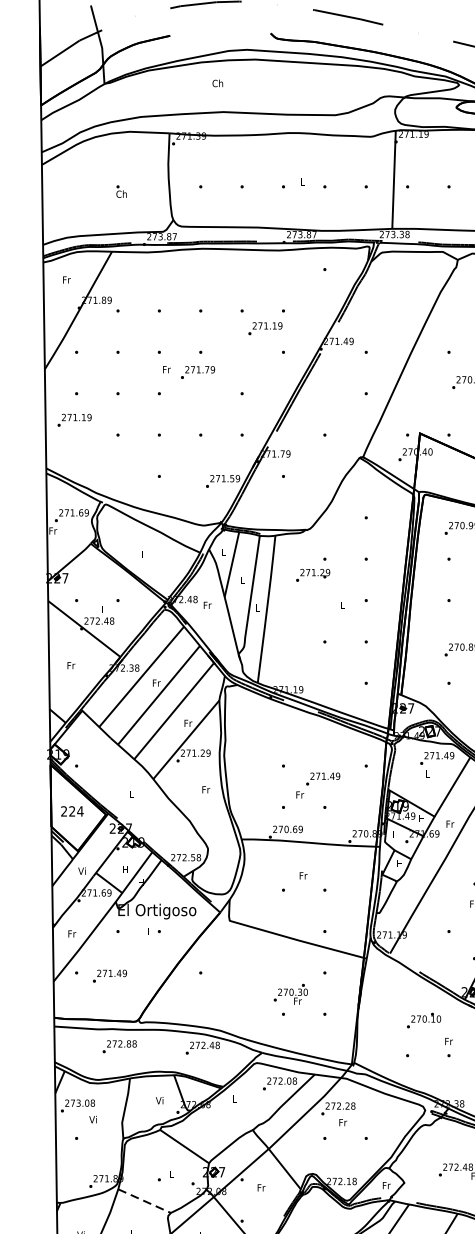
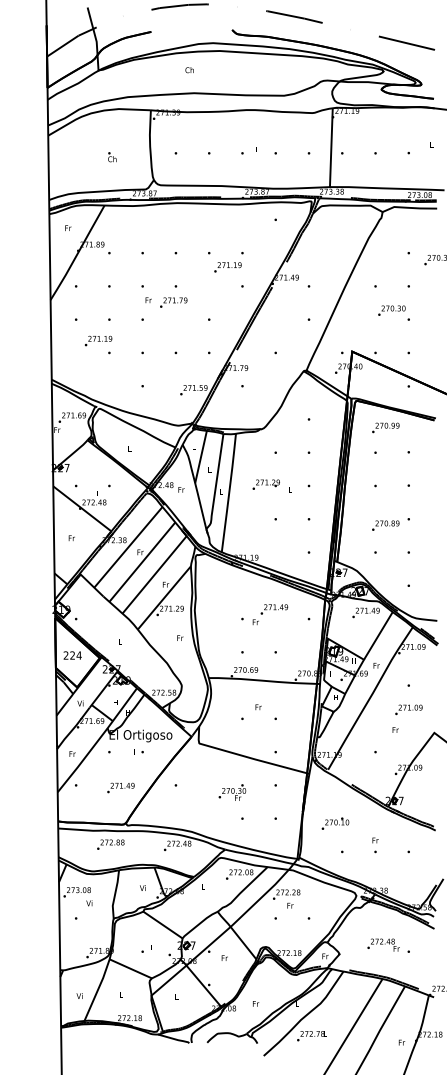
text: (74, 419) -> (98, 340), moved
text: (312, 575) -> (265, 484), moved
text: (318, 785) -> (270, 614), moved
text: (109, 975) -> (120, 787), moved
text: (290, 994) -> (232, 792), moved
text: (424, 1020) -> (335, 823), moved
line: (145, 1201) -> (131, 969), dashed -> solid

